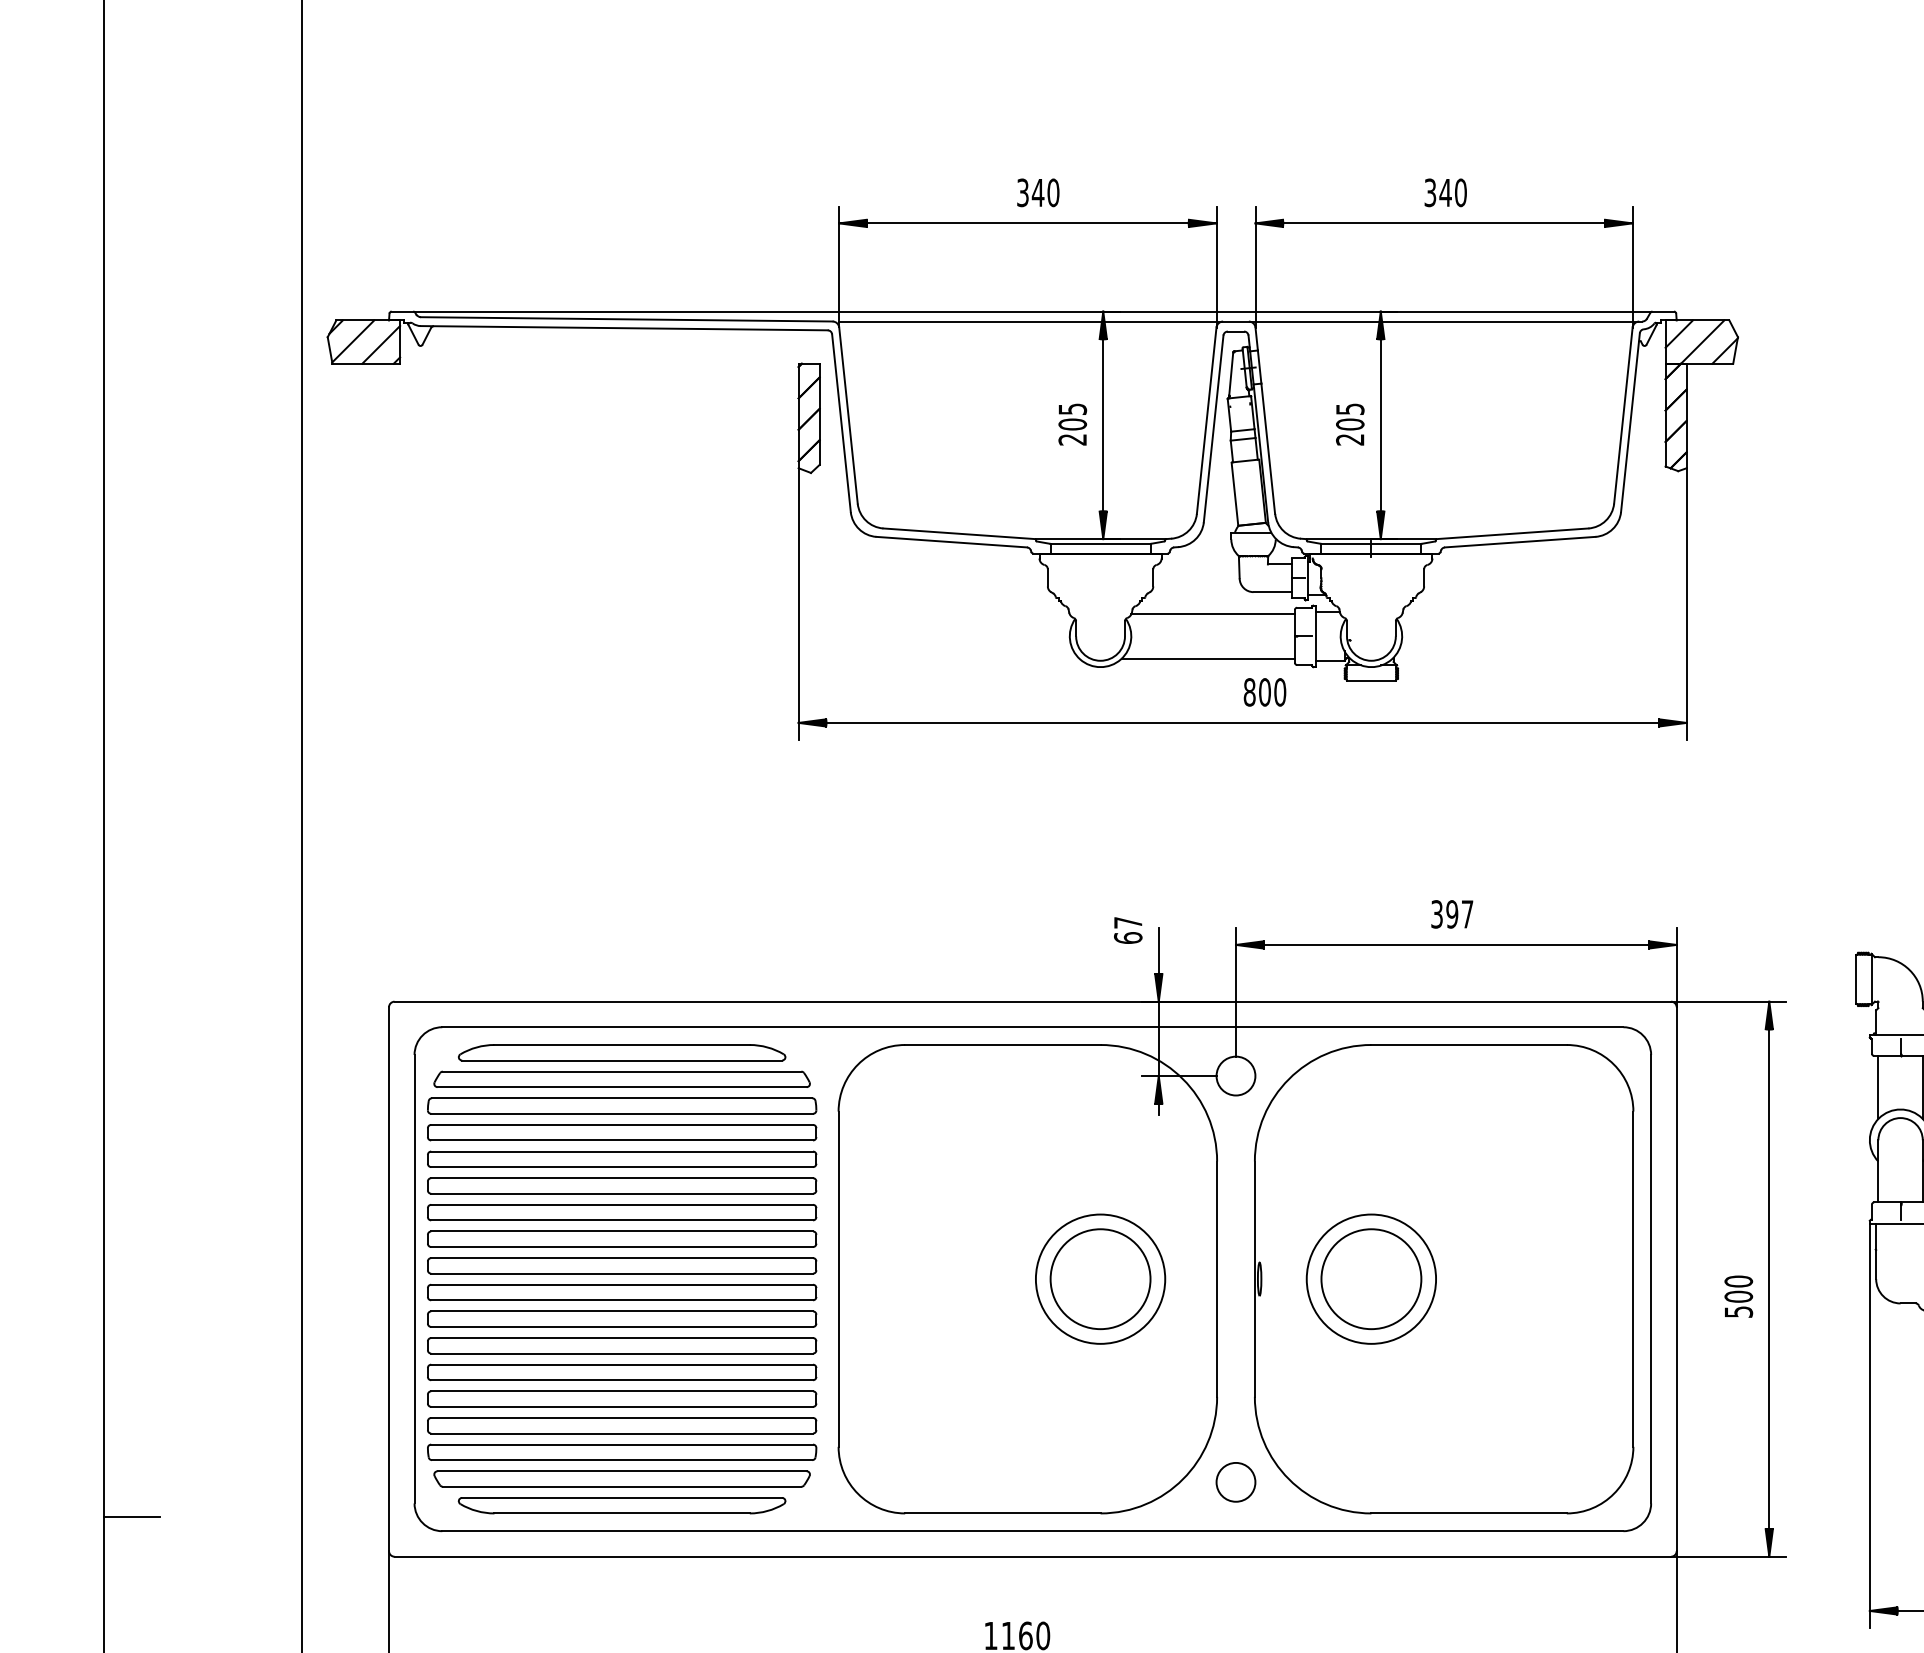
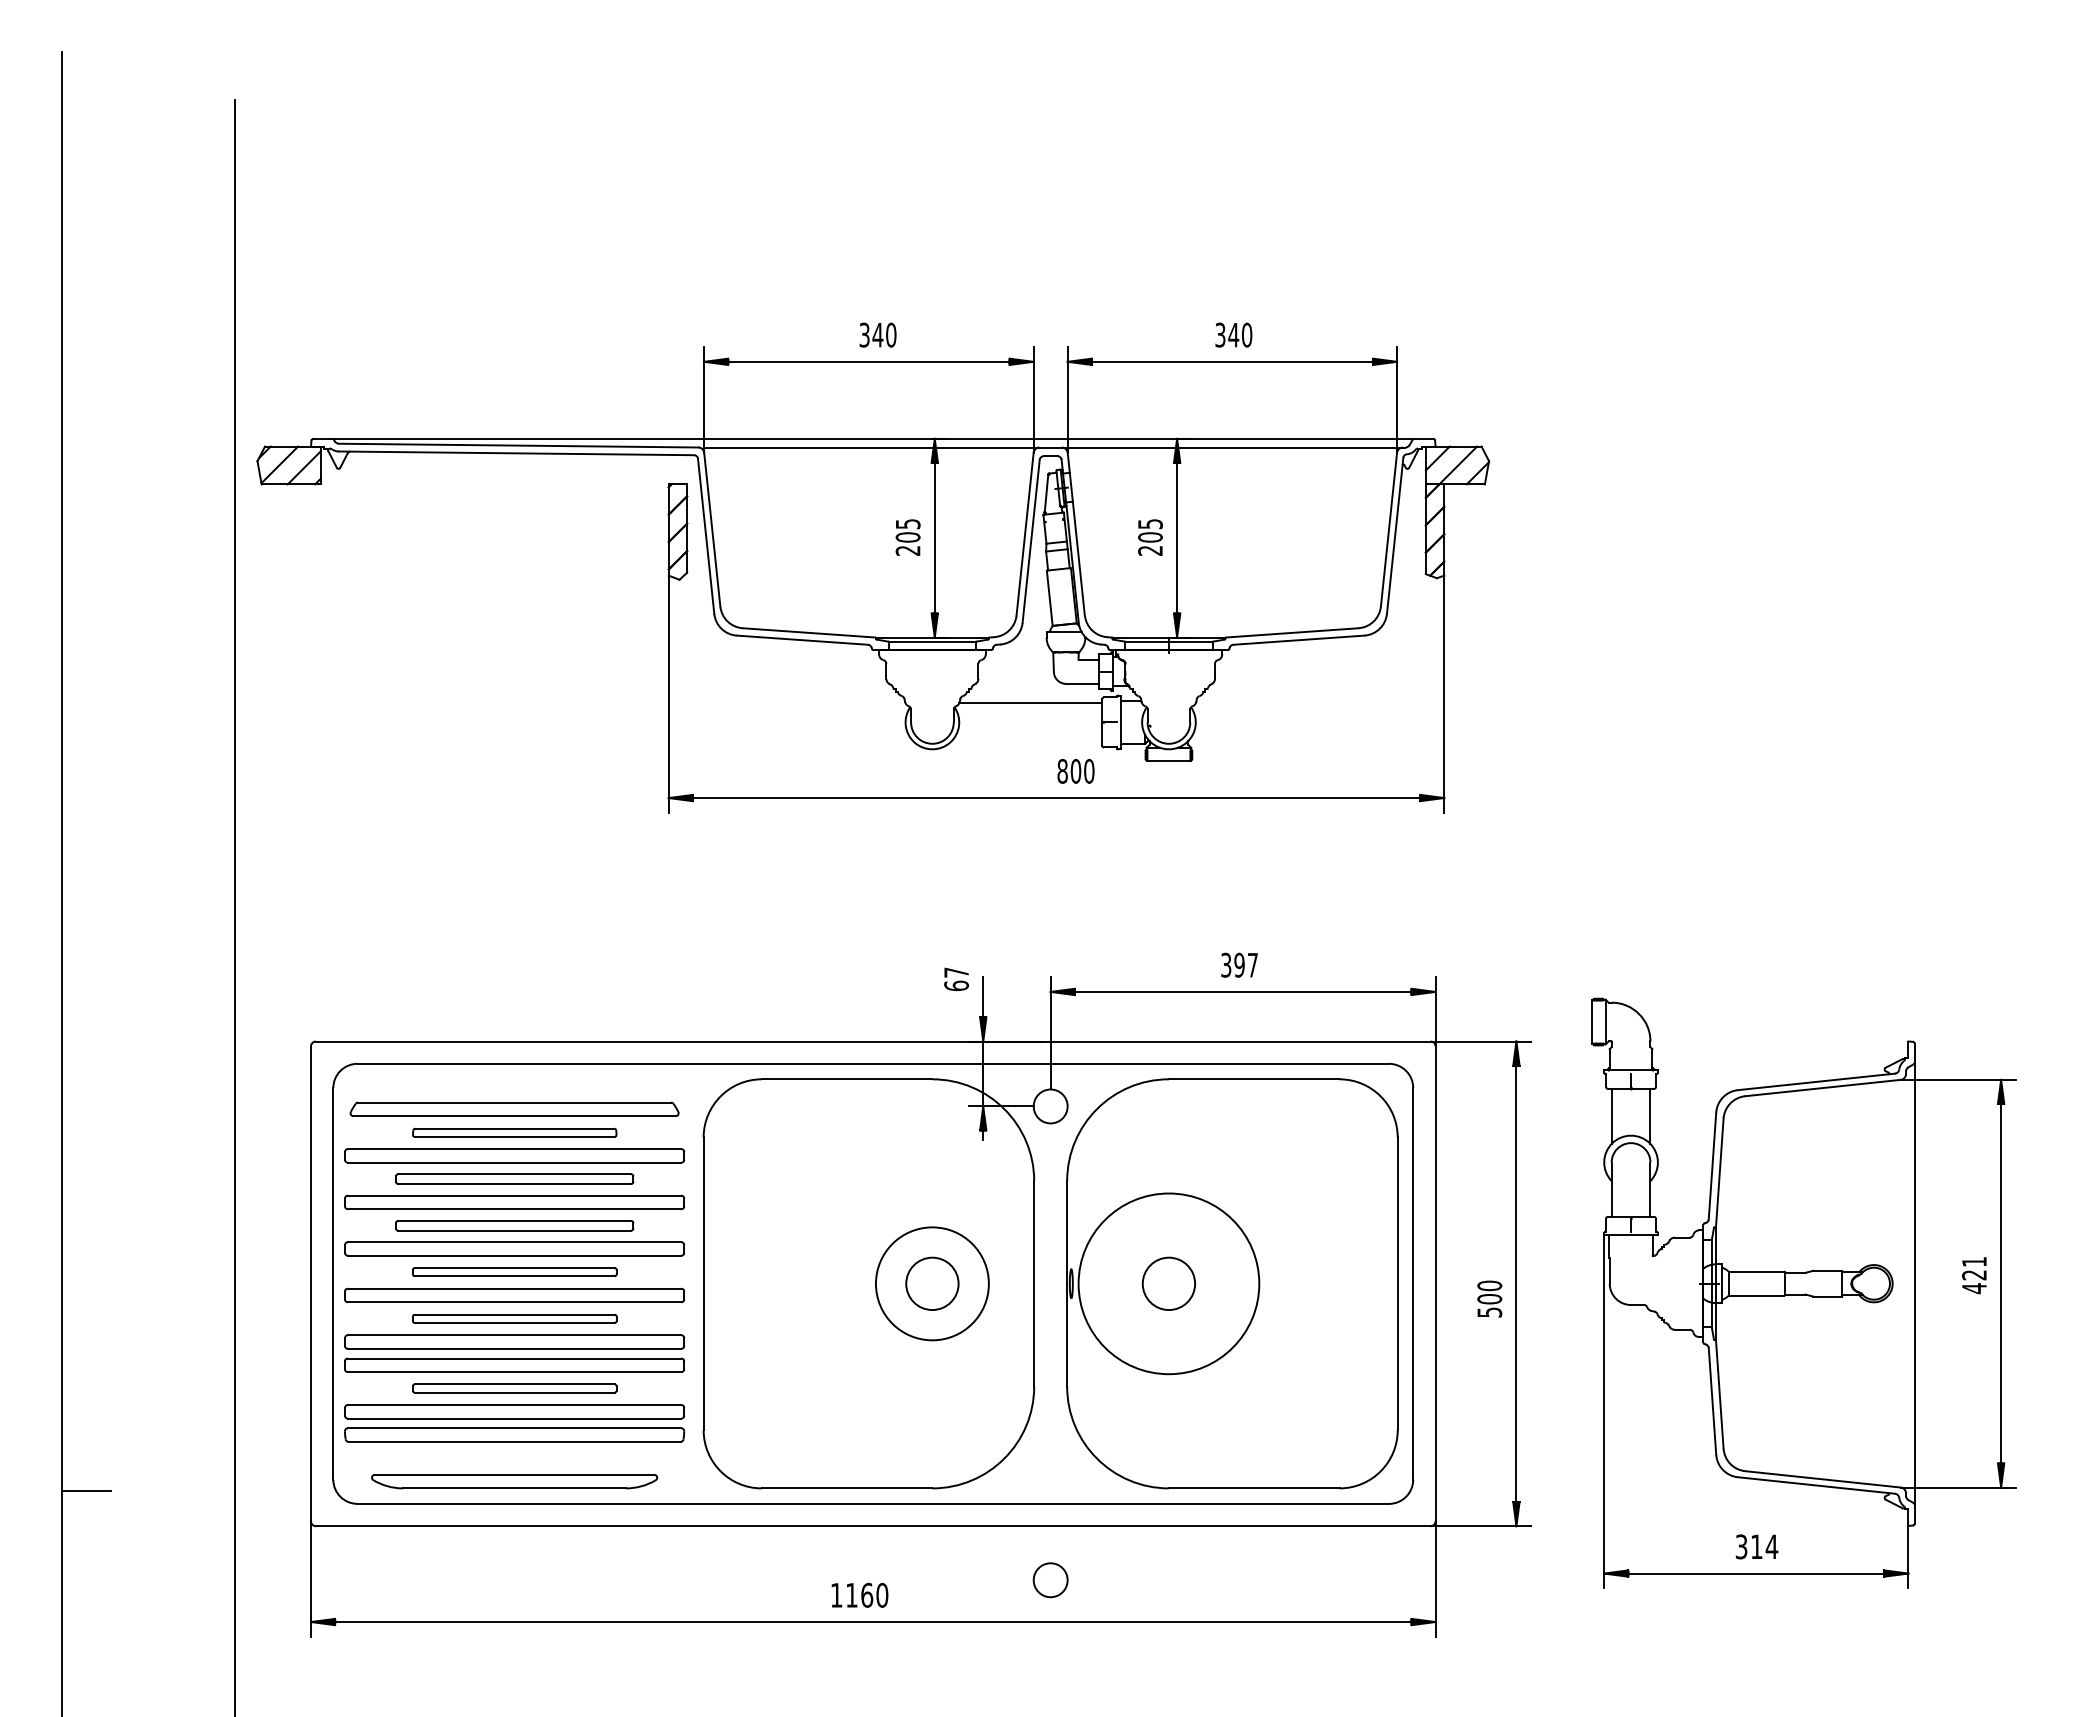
line: (1208, 658) -> (1026, 741), removed
part: (622, 1052) -> (514, 1085), removed
part: (622, 1105) -> (514, 1132), size x0.6
part: (622, 1158) -> (514, 1178), size x0.7
part: (622, 1212) -> (514, 1225), size x0.7
part: (622, 1265) -> (514, 1271), size x0.6
circle: (1100, 1278) -> (932, 1283), size x0.6
circle: (1370, 1278) -> (1168, 1283), size x0.6
circle: (1370, 1278) -> (1168, 1283), size x1.6
part: (622, 1318) -> (514, 1318), size x0.6
part: (622, 1399) -> (514, 1388), size x0.6
part: (622, 1478) -> (514, 1457), removed
circle: (1235, 1482) -> (1050, 1580), moved

